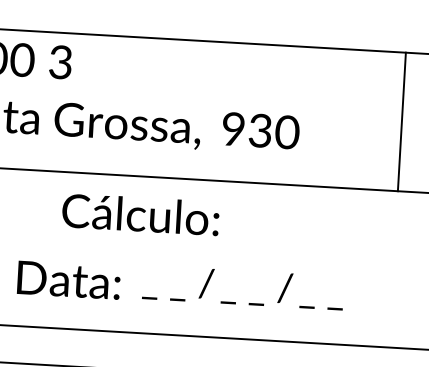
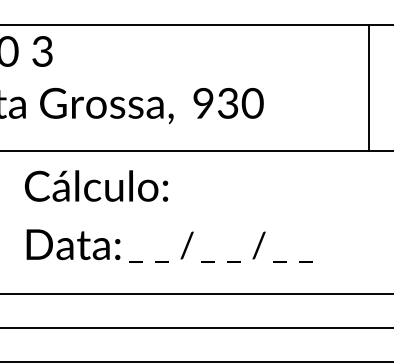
line: (401, 121) -> (368, 87), moved
text: (140, 214) -> (96, 185), moved
text: (68, 280) -> (73, 244), moved

